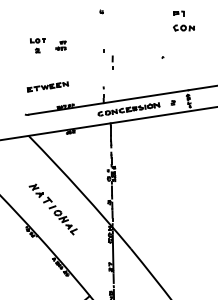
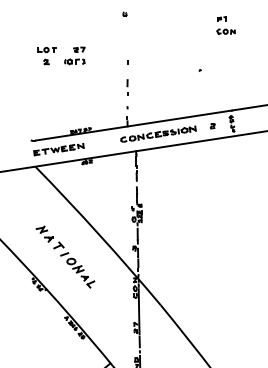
part: (183, 20) -> (225, 25), size x0.71
part: (60, 45) -> (74, 55), size x1.67
part: (112, 62) -> (127, 87), moved
part: (47, 86) -> (58, 149), moved

